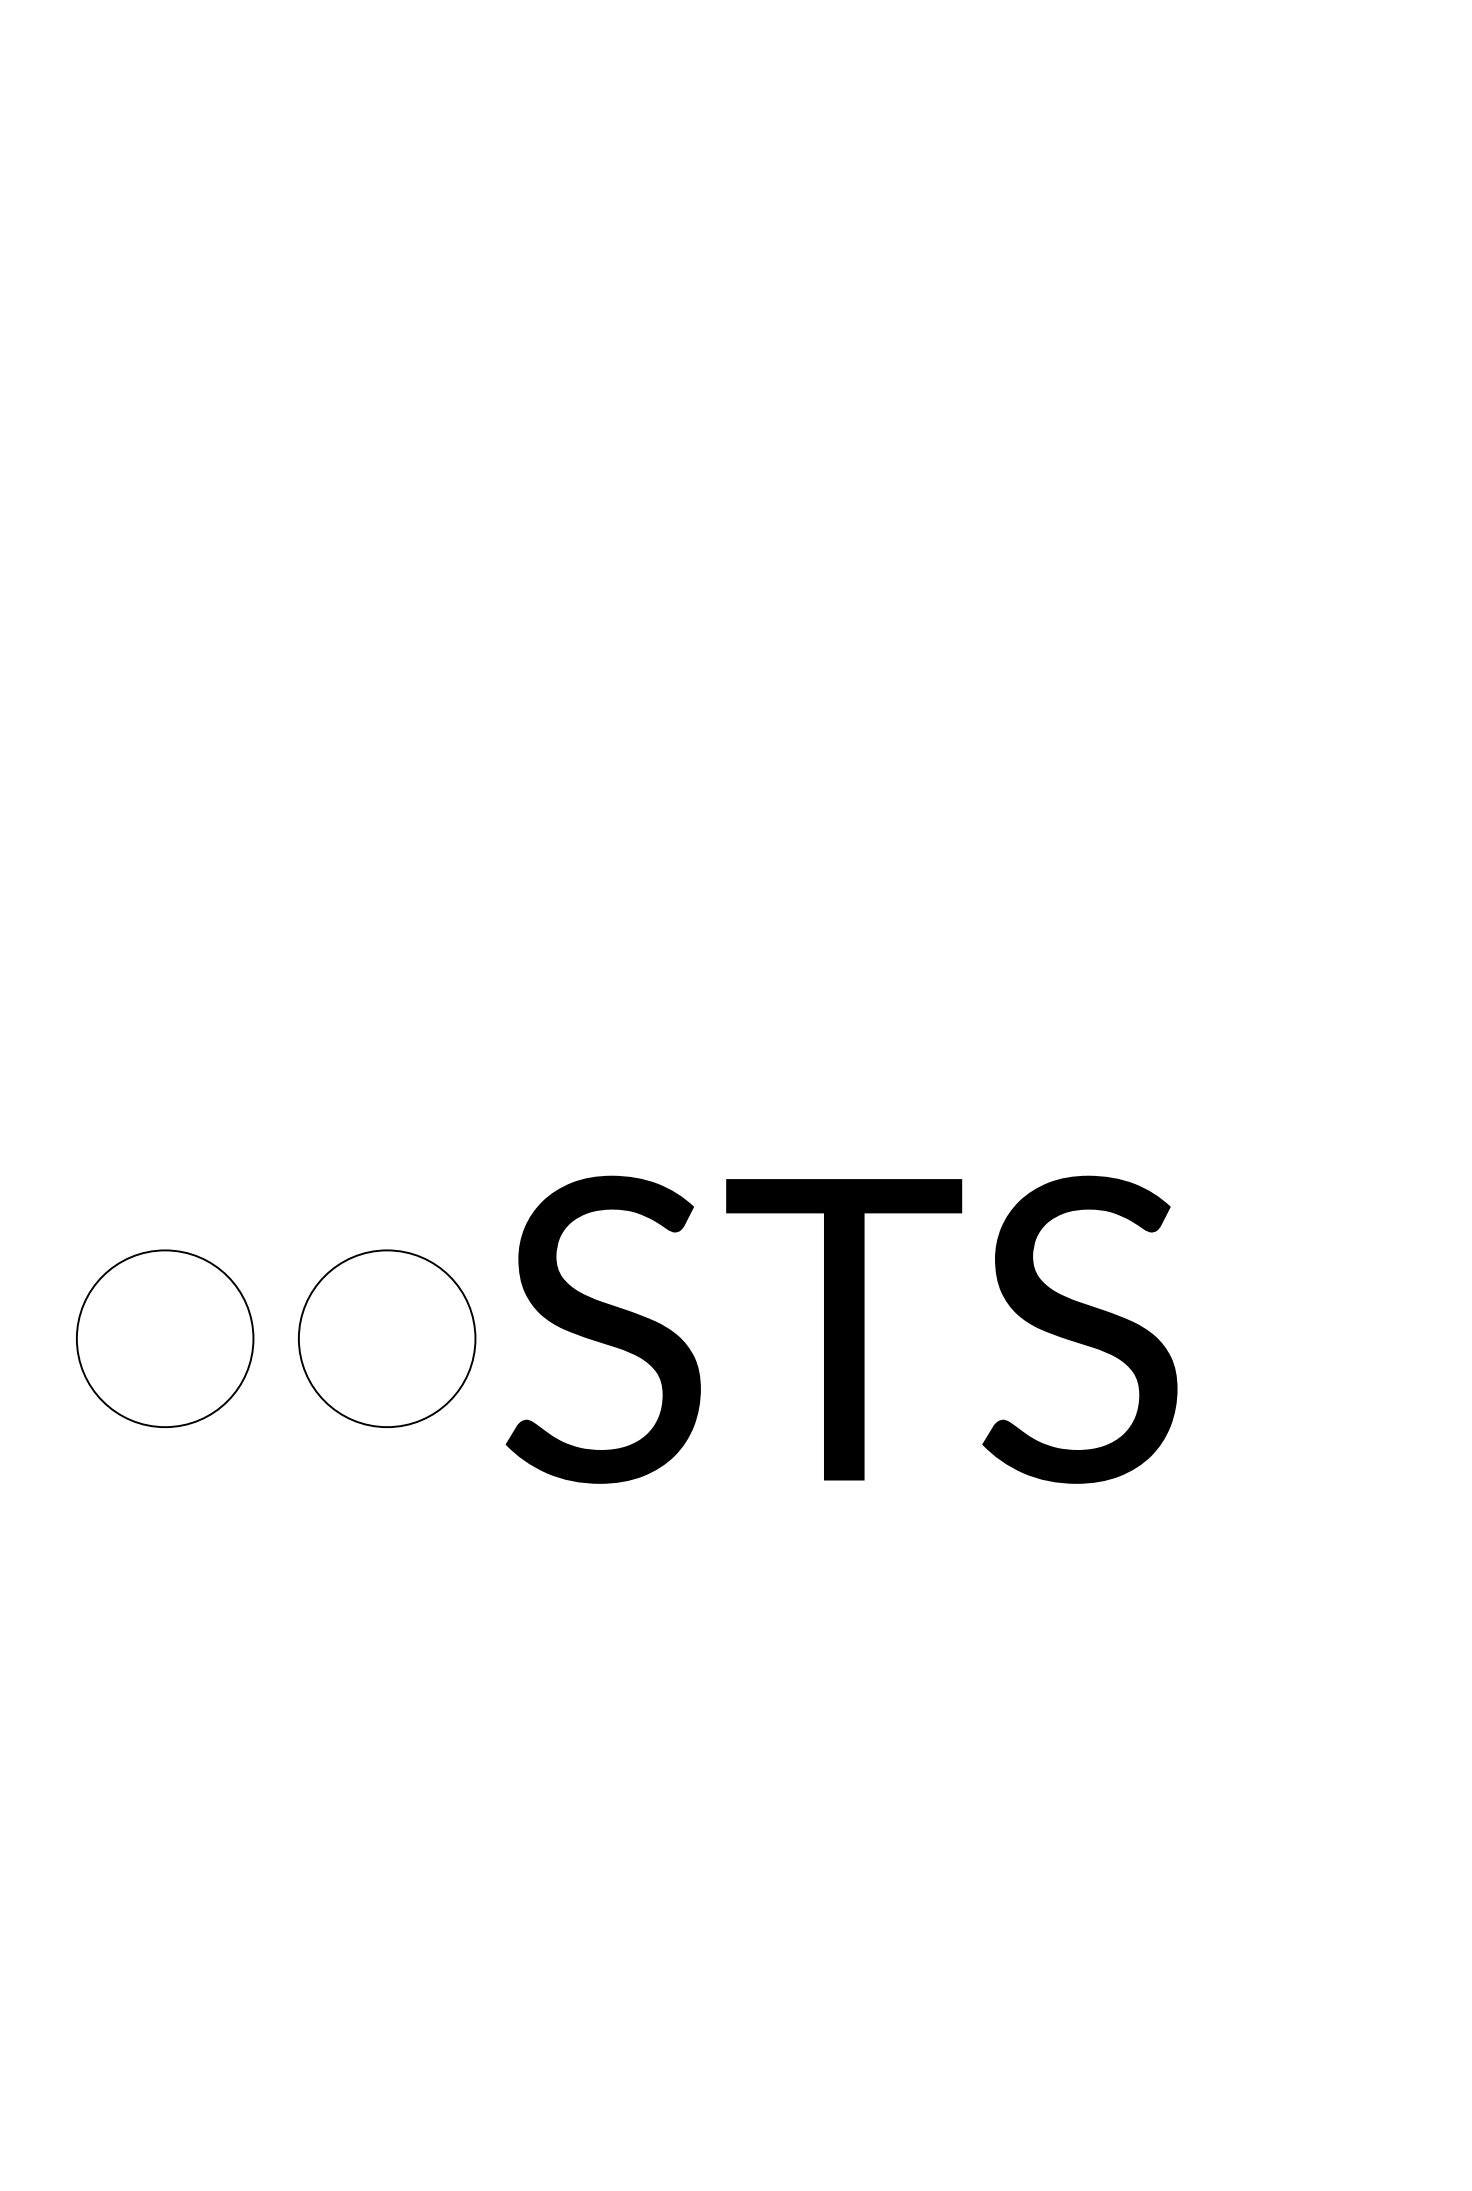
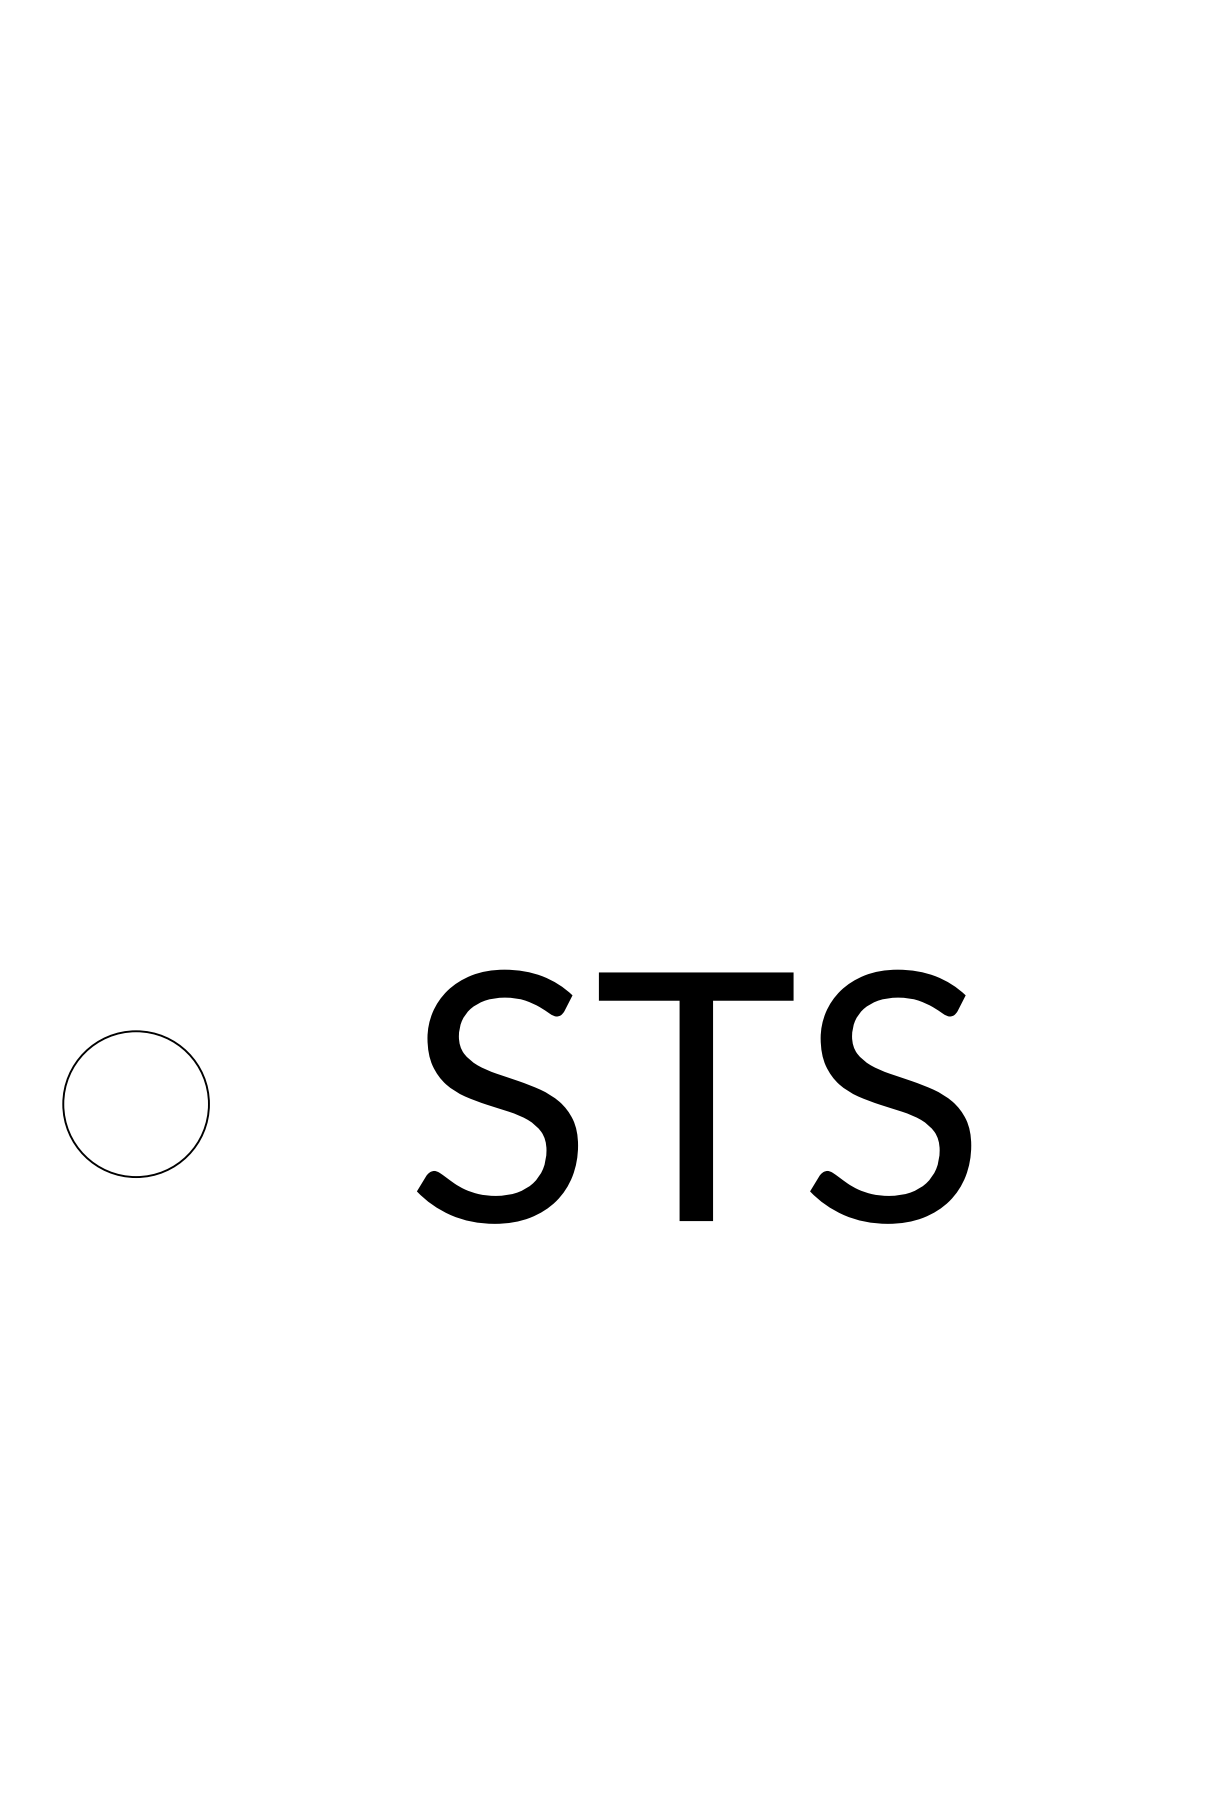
part: (387, 1338) -> (319, 1103), removed

